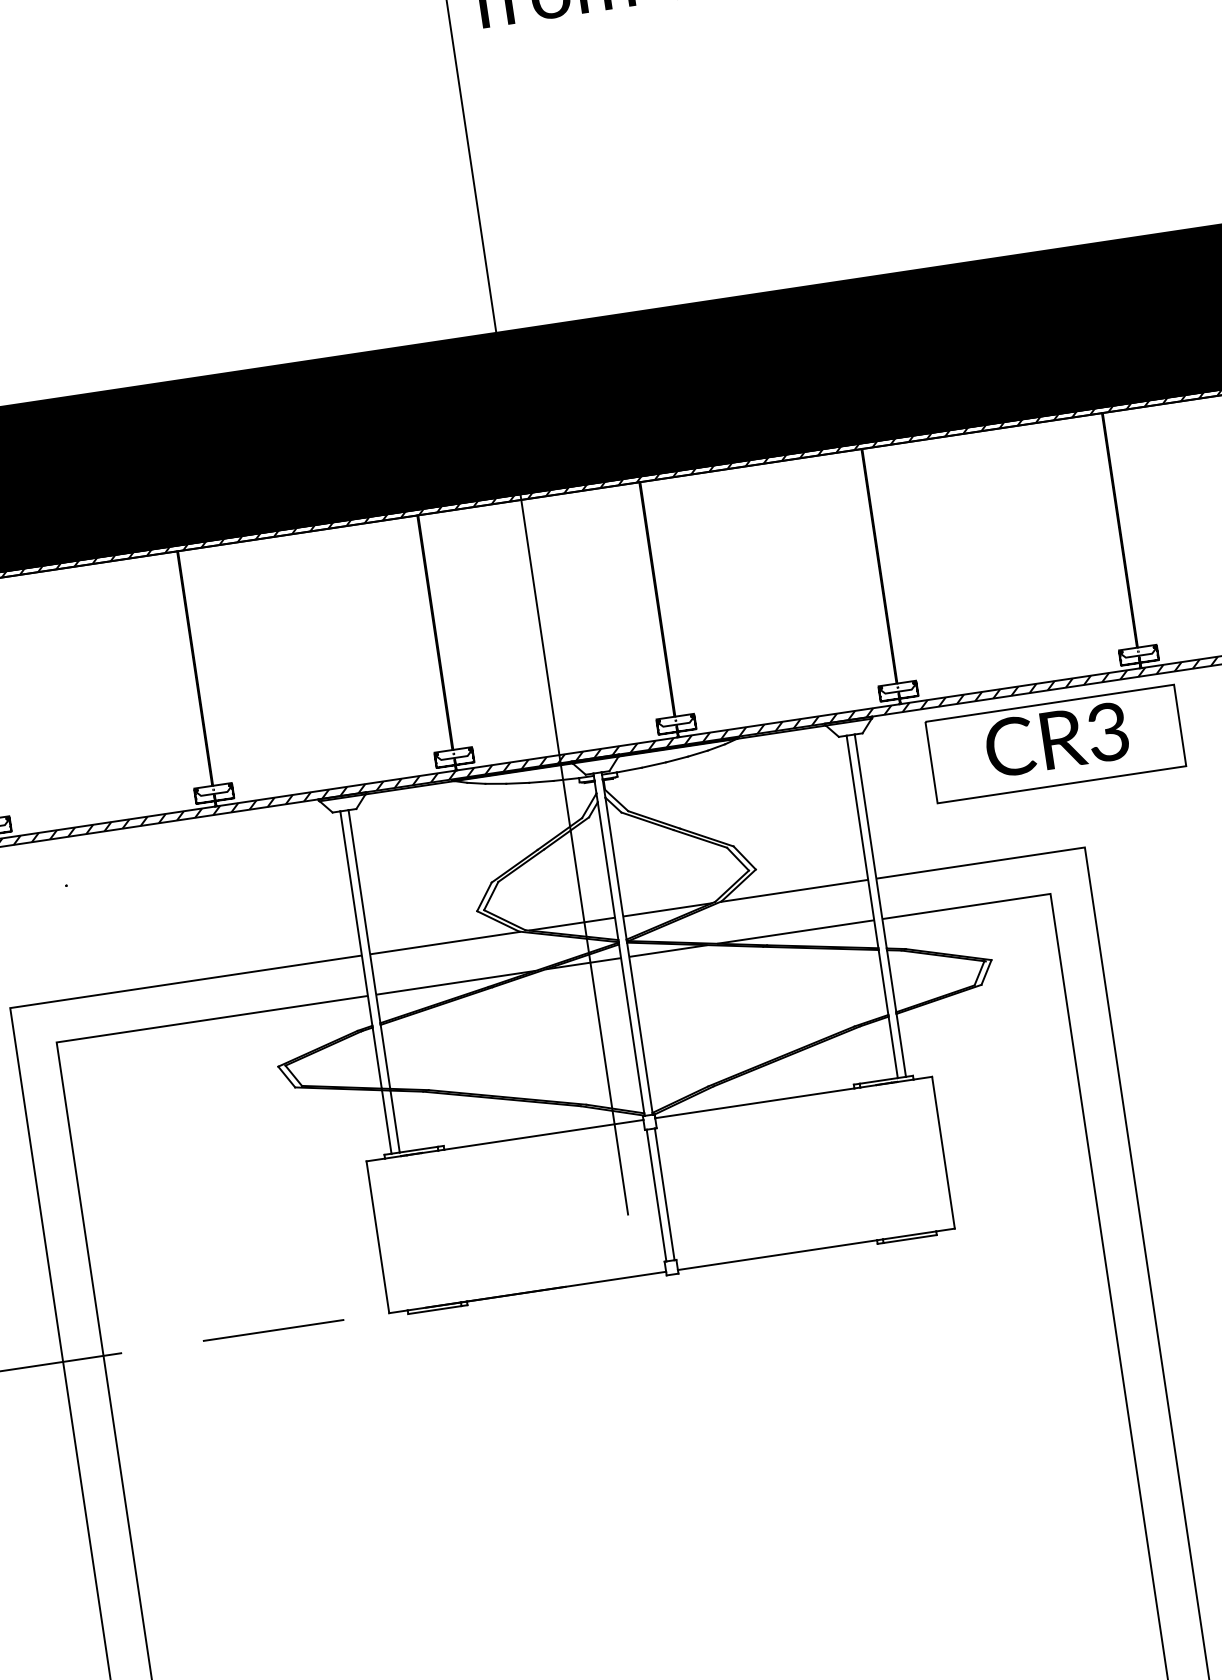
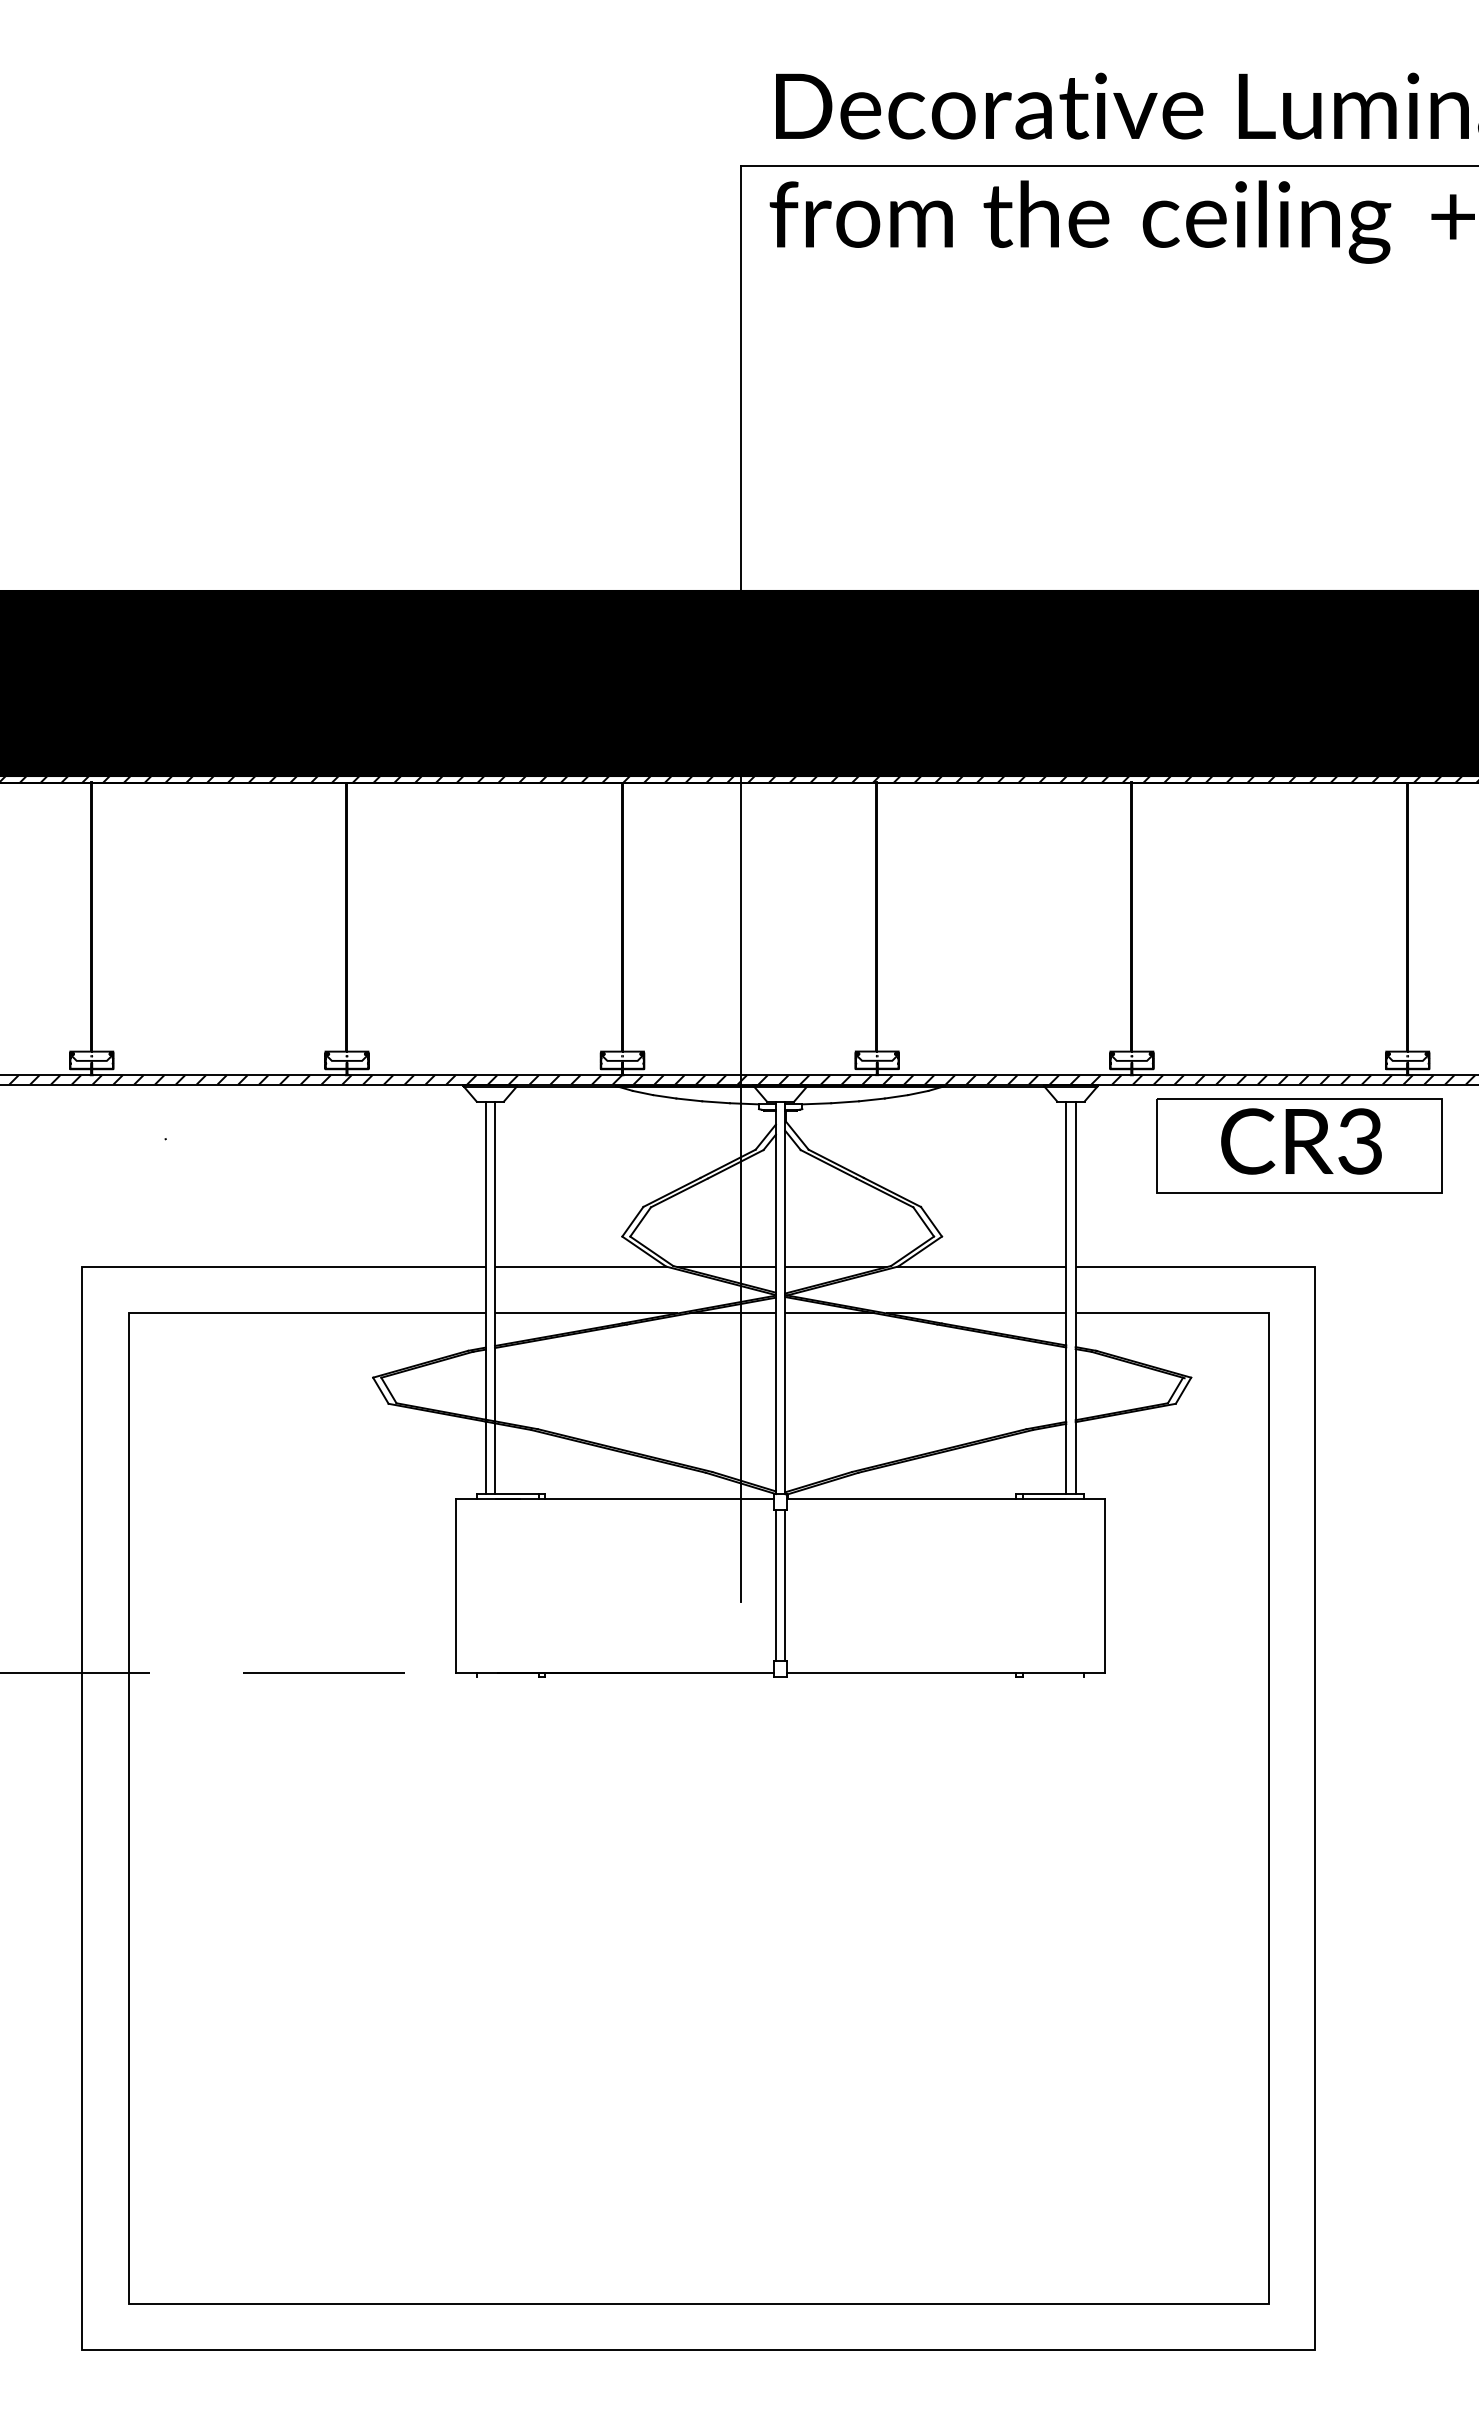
line: (909, 1239) -> (1052, 1677), removed
line: (434, 1310) -> (507, 1677), removed

